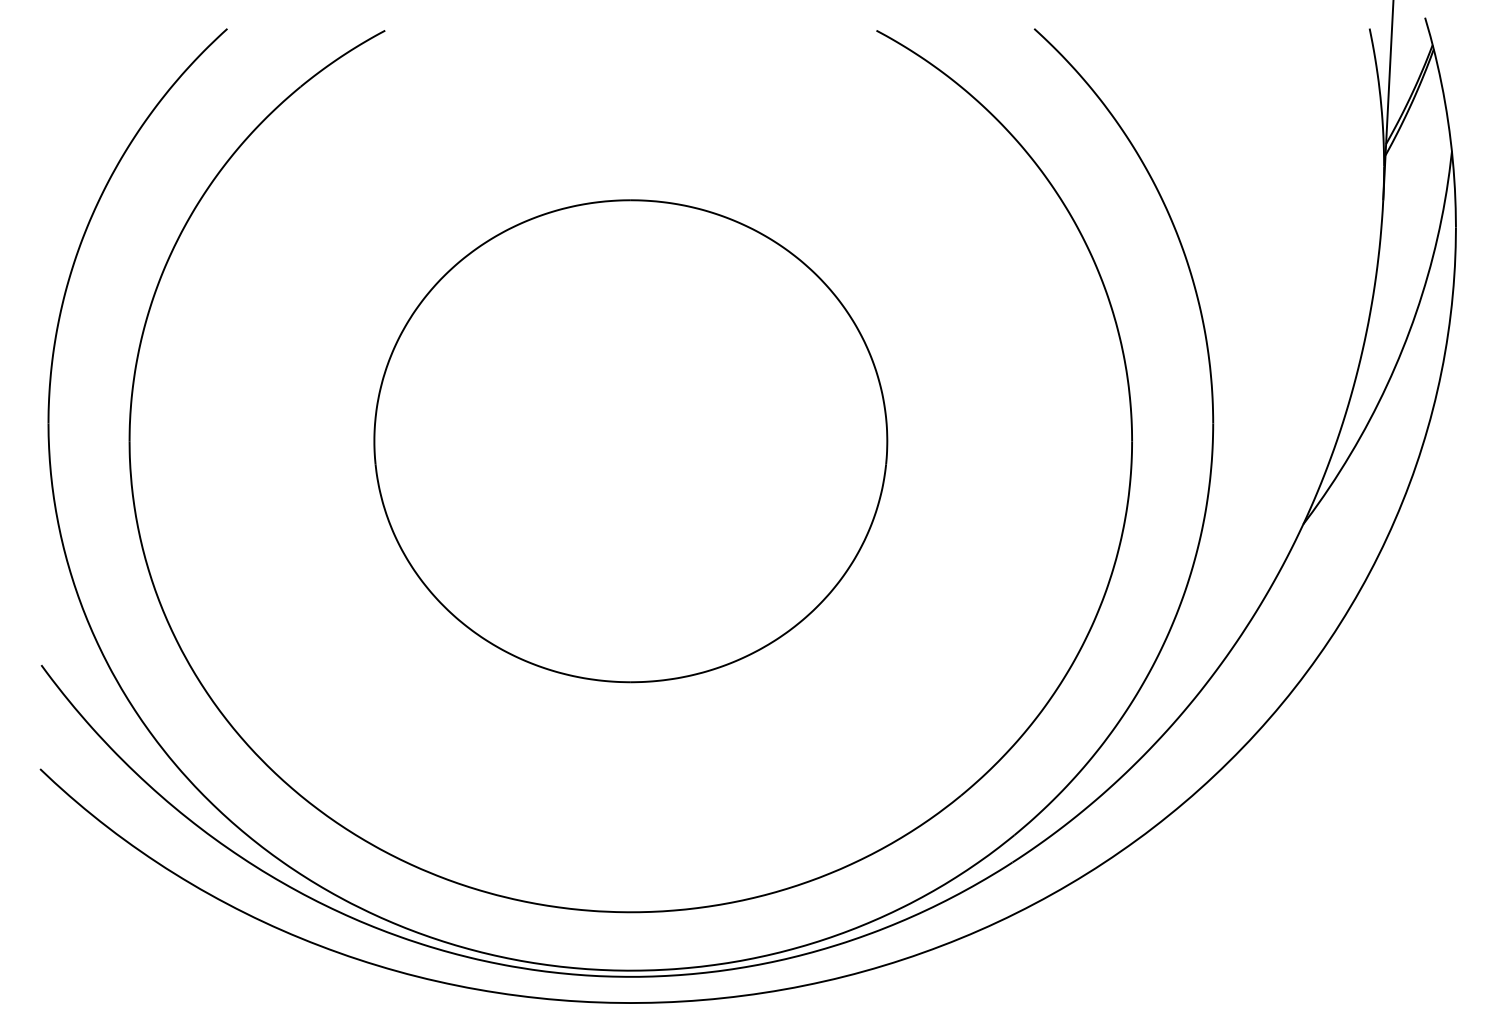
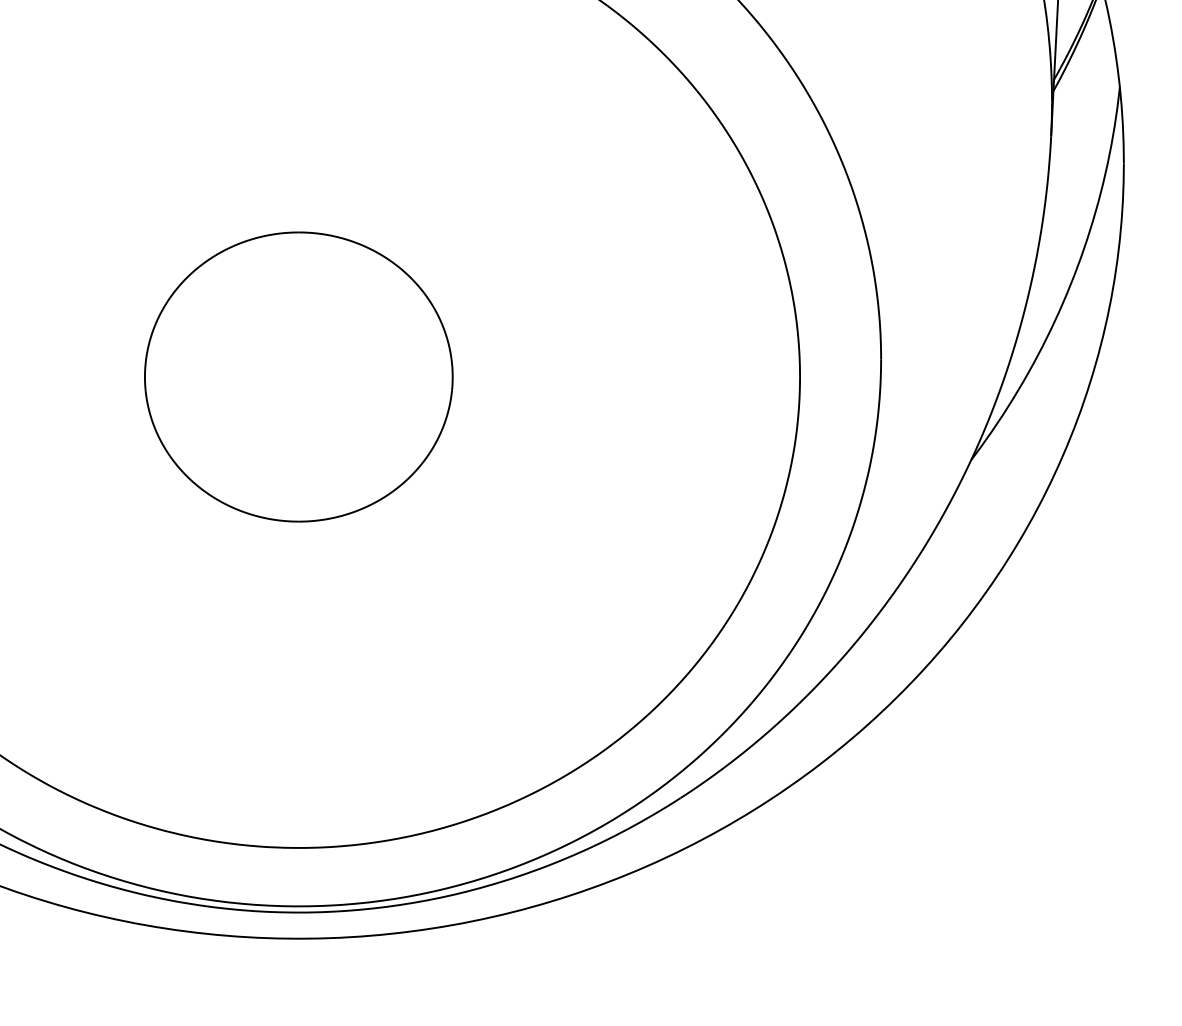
part: (630, 441) -> (298, 377), size x0.6

